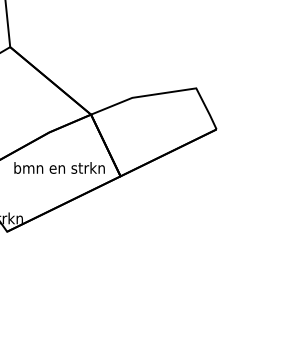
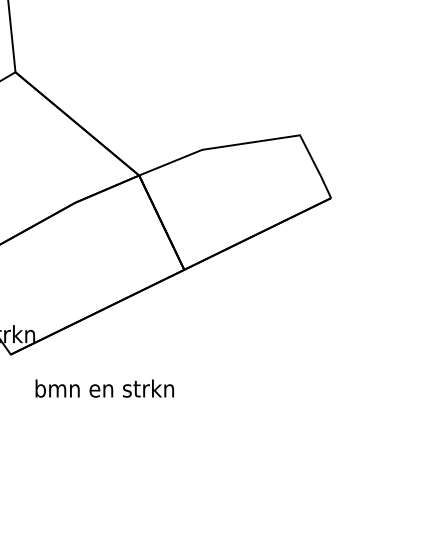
text: (59, 167) -> (104, 387), moved

